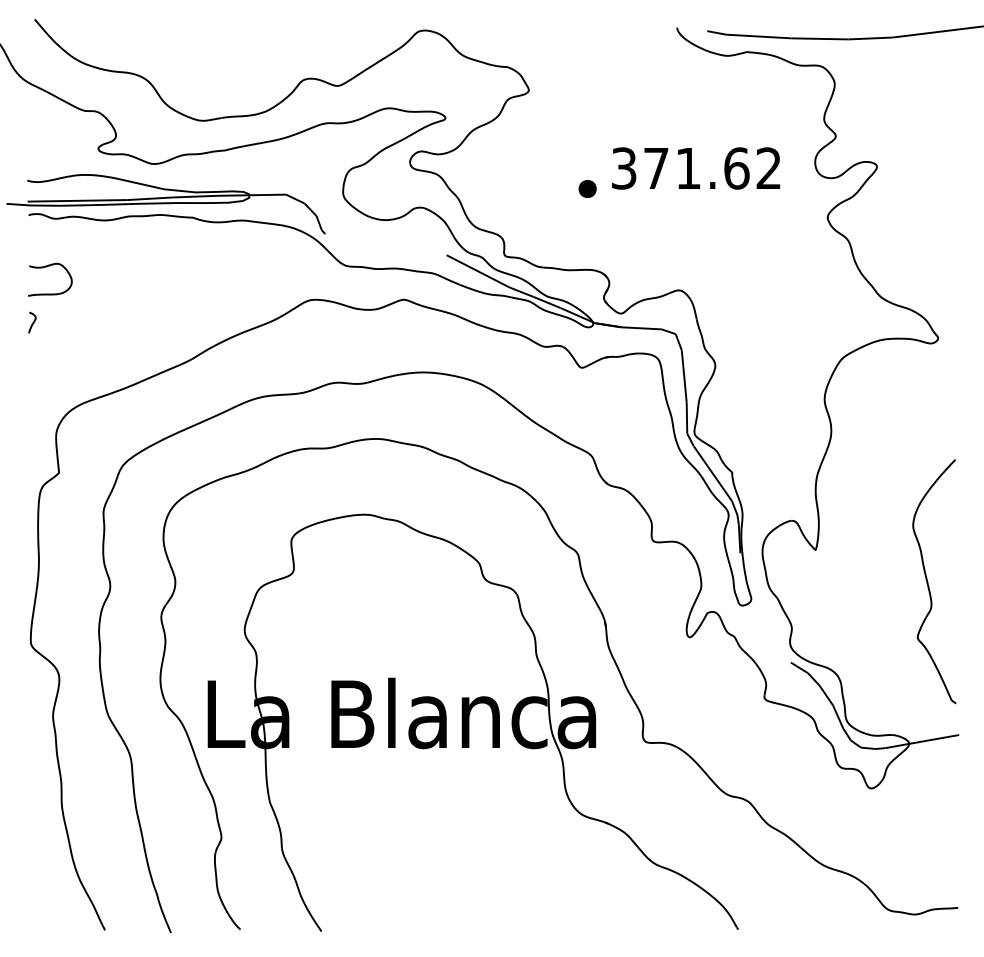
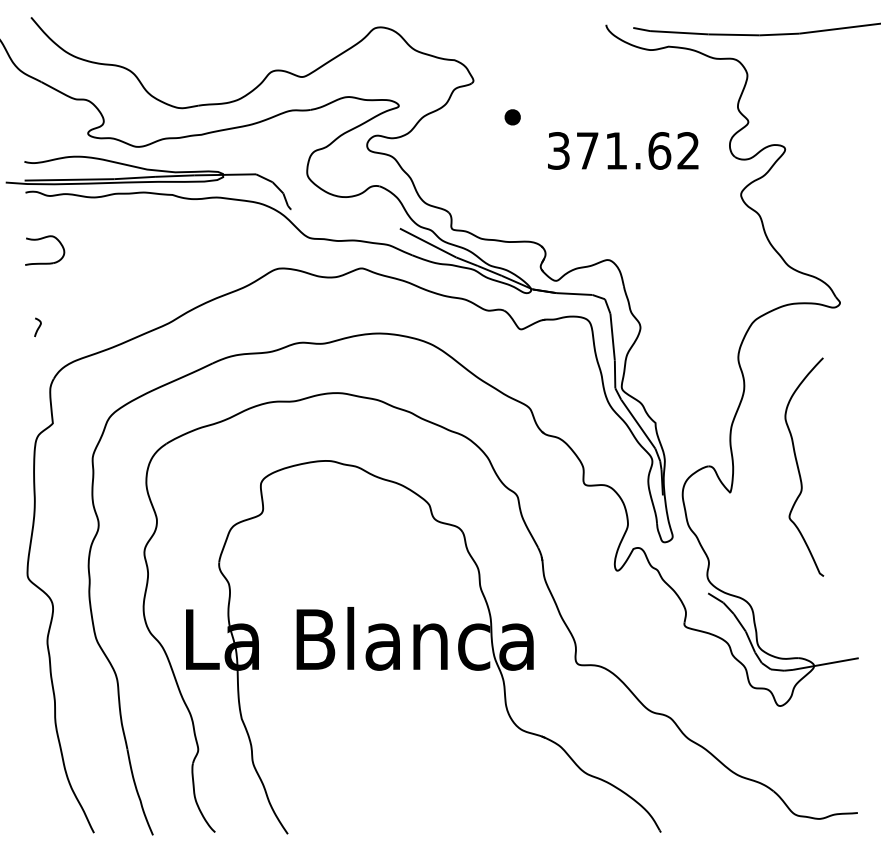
part: (587, 188) -> (512, 116), moved
curve: (32, 322) -> (38, 327), moved
curve: (928, 581) -> (799, 467), moved

